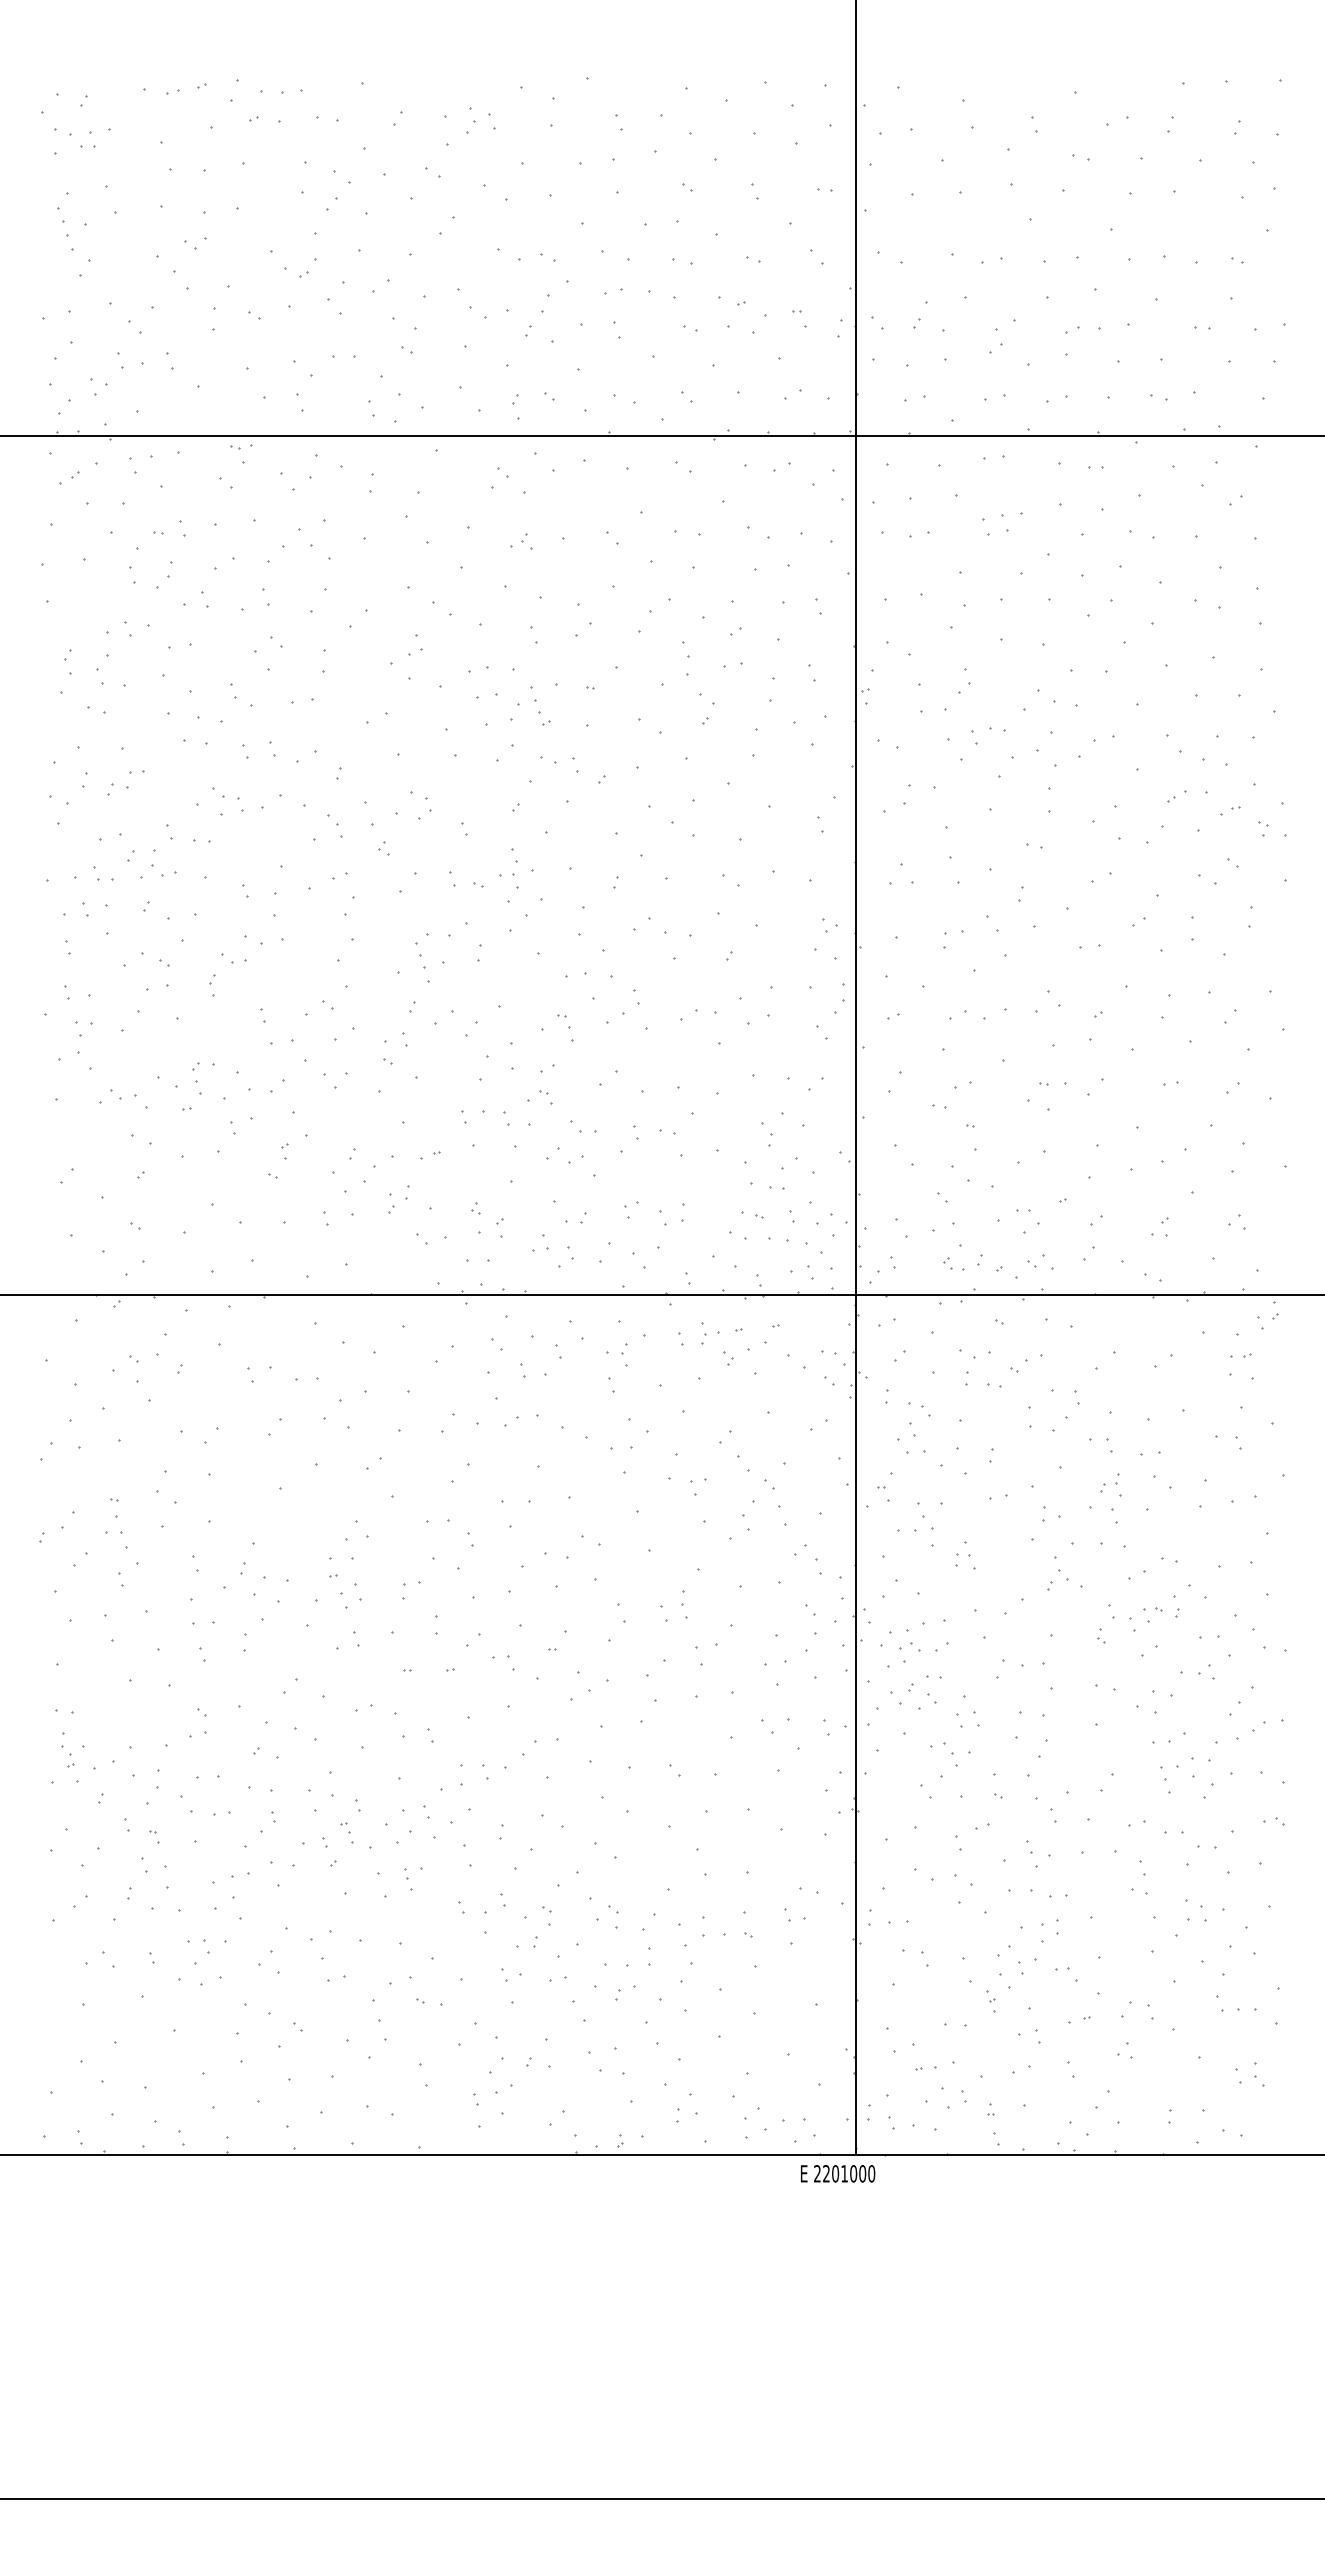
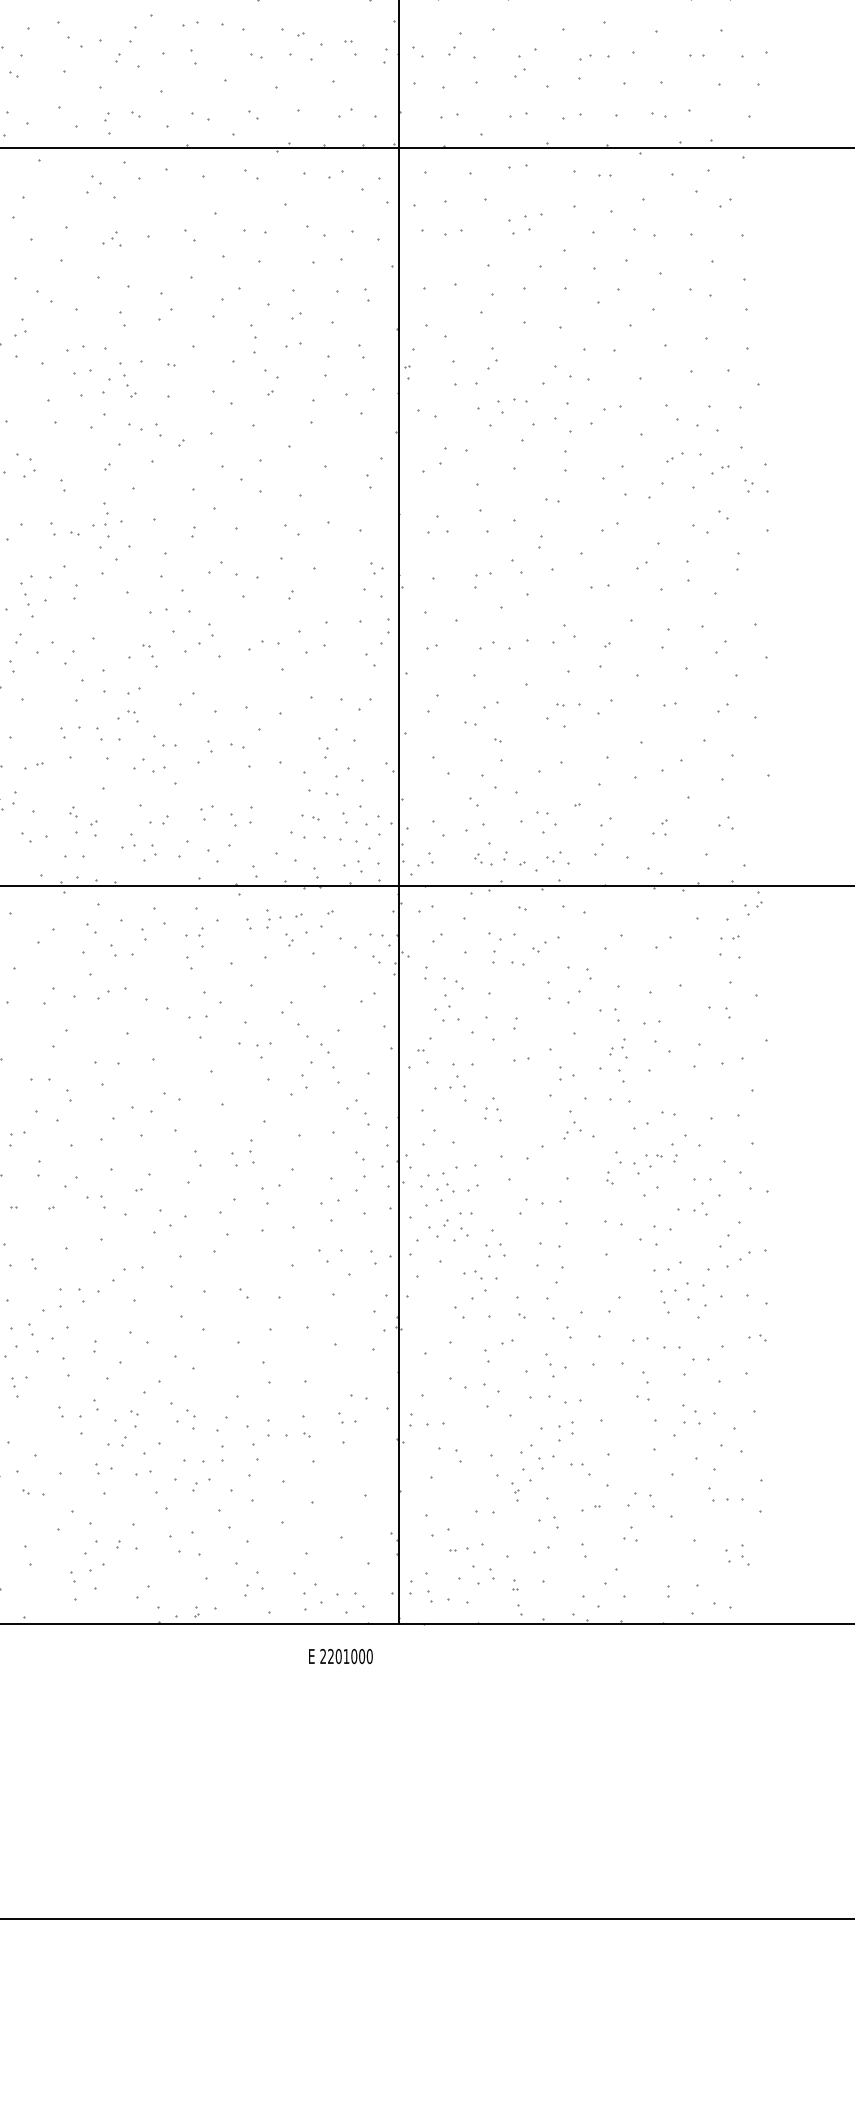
text: (838, 2173) -> (341, 1656), moved

